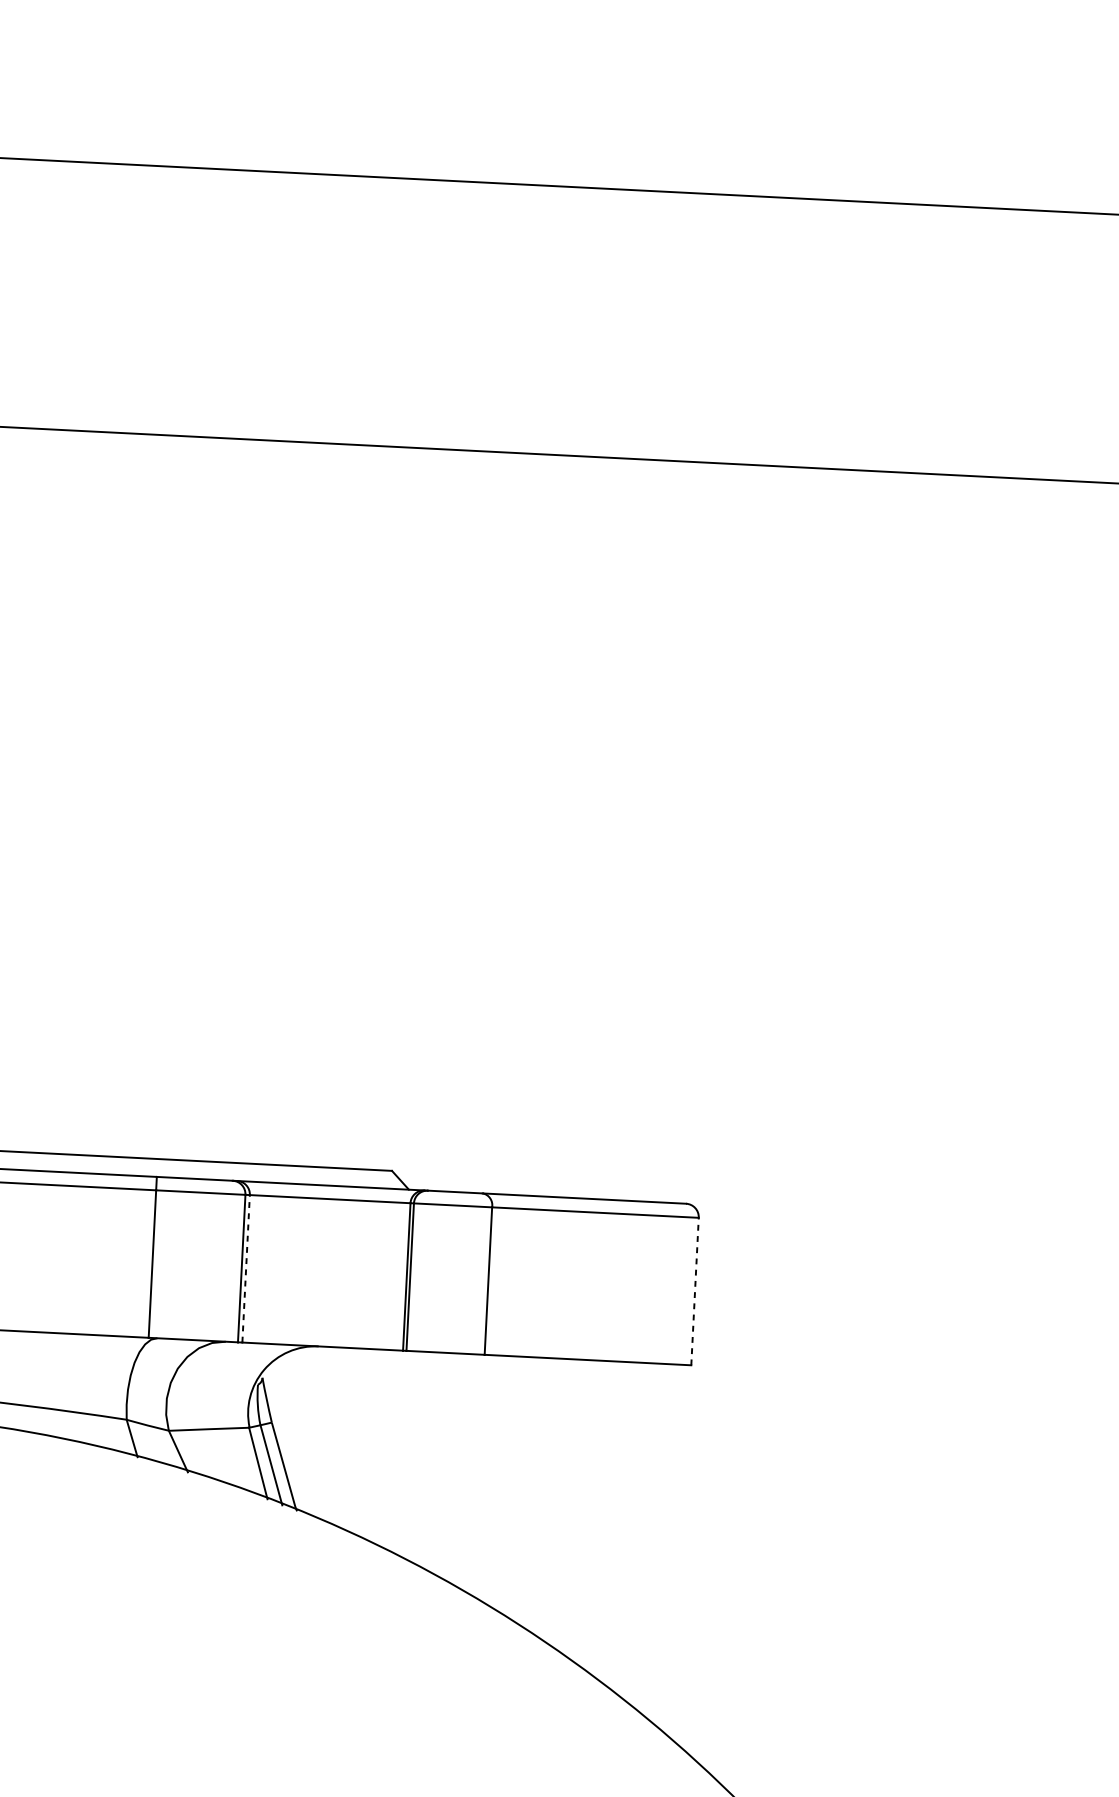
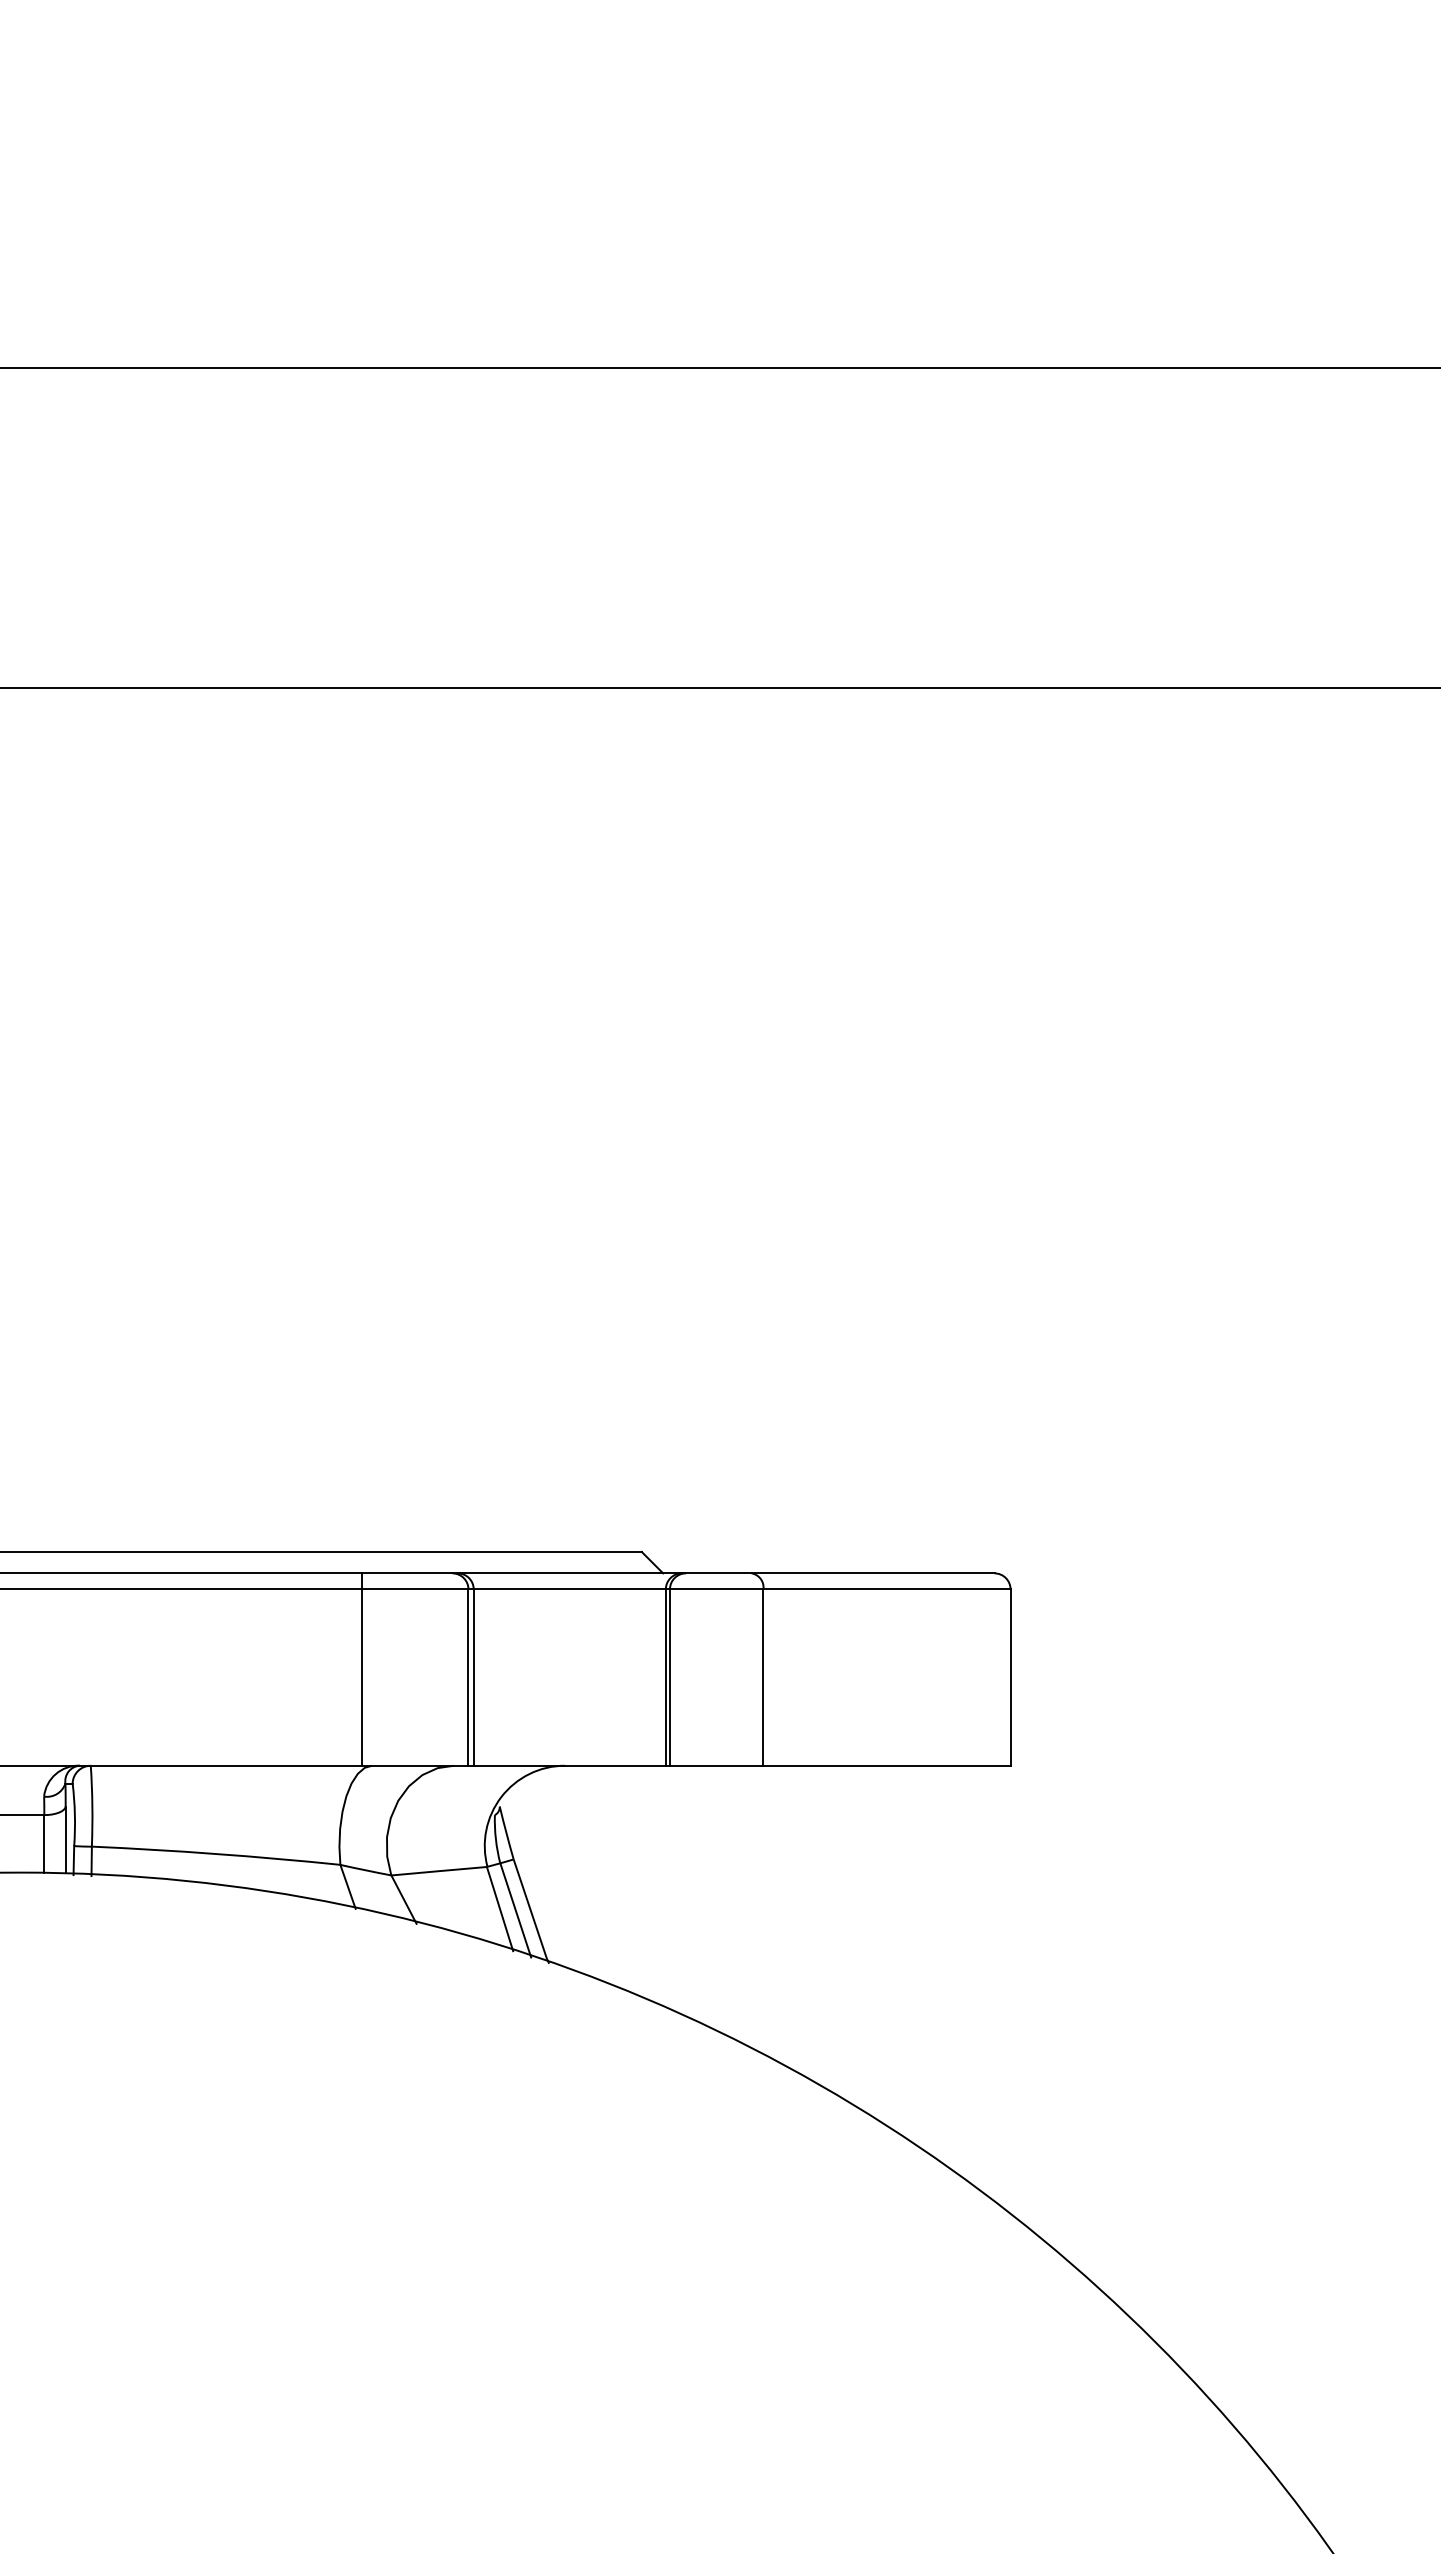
line: (245, 1268) -> (473, 1677), dashed -> solid
line: (694, 1291) -> (1010, 1677), dashed -> solid

